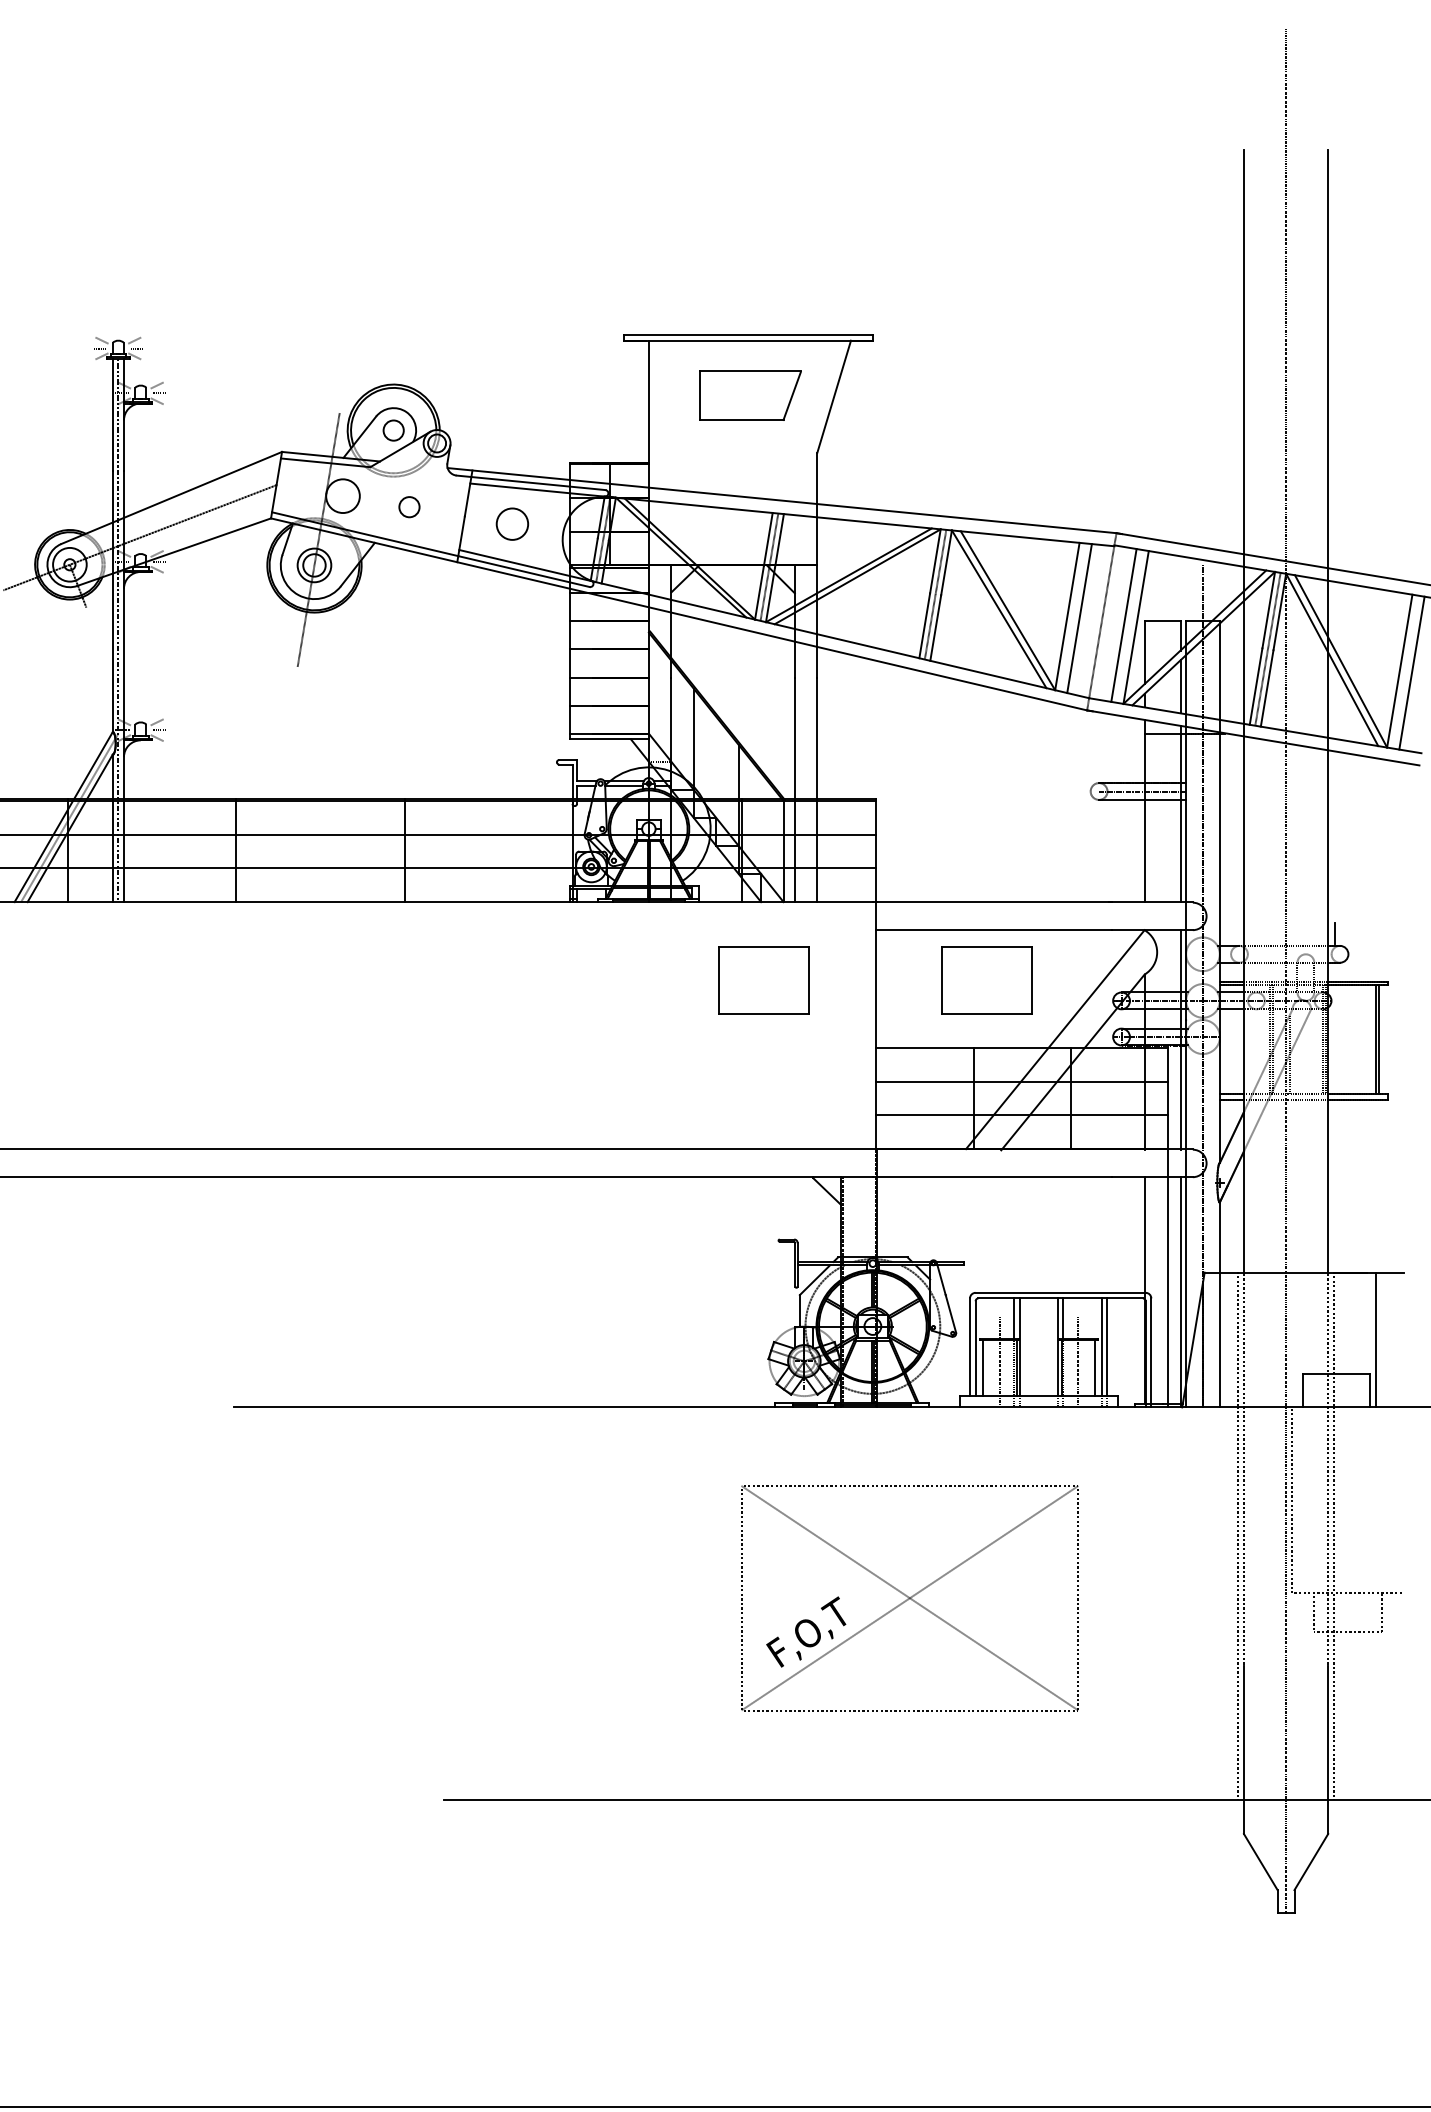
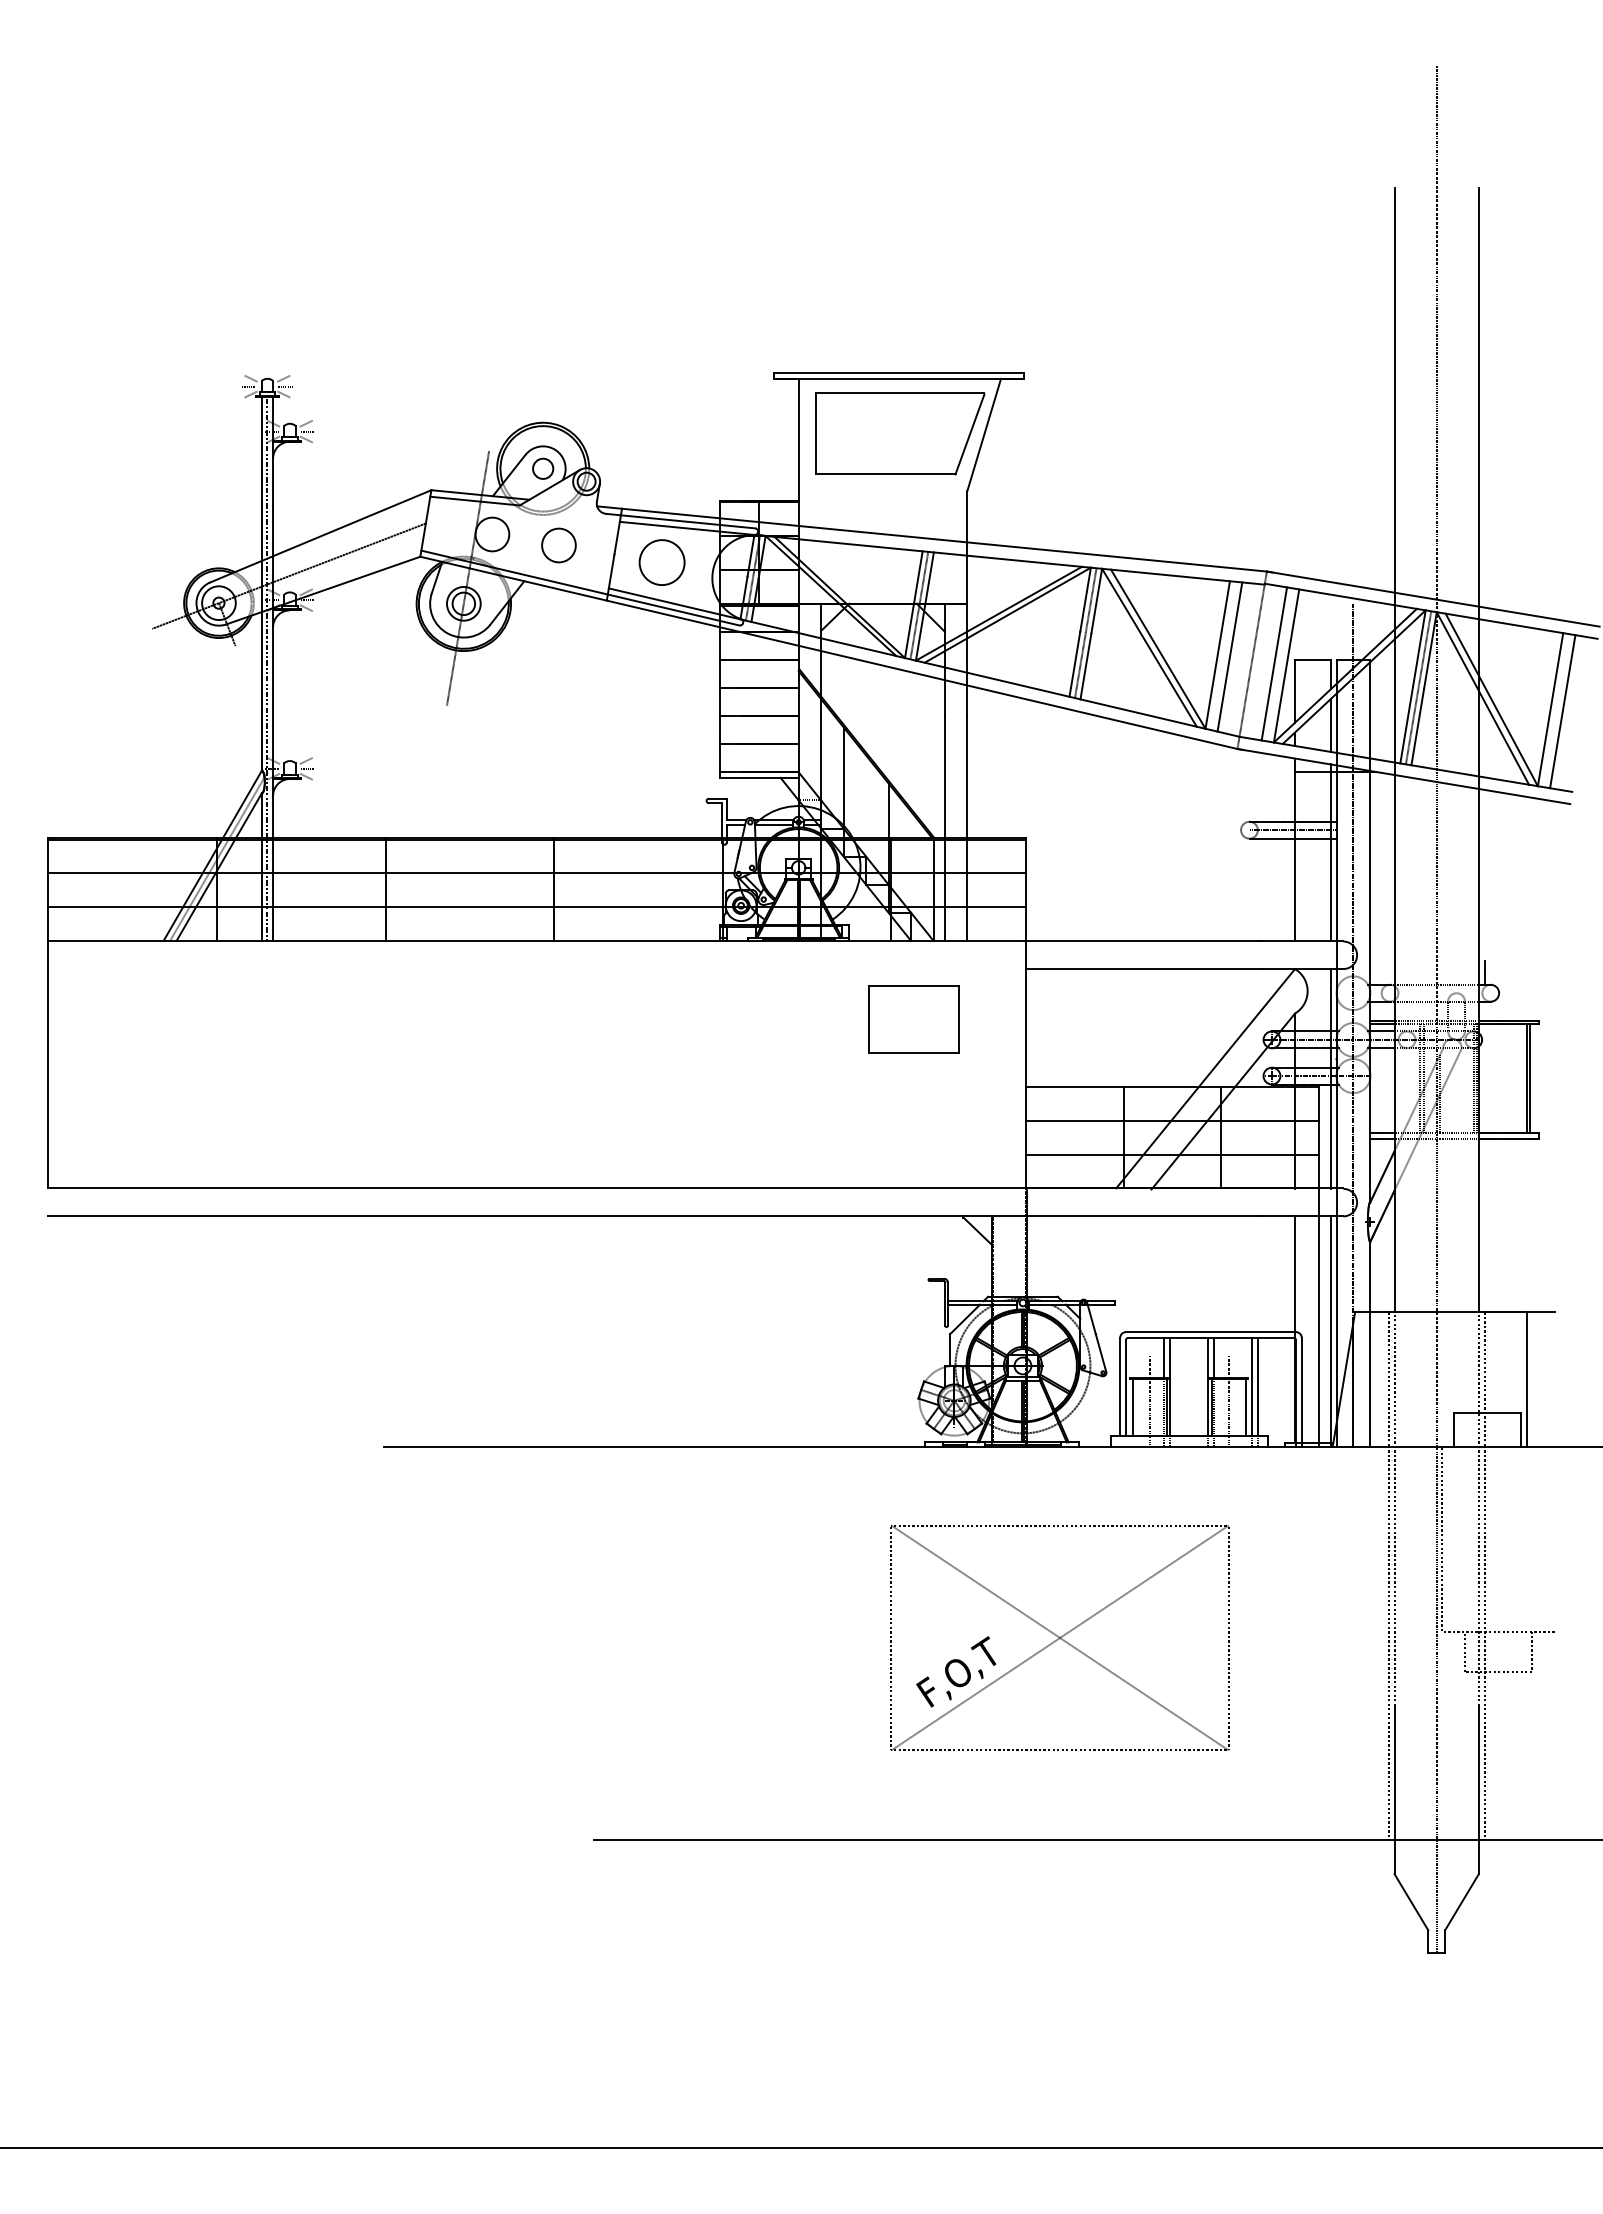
part: (750, 395) -> (900, 433), size x1.67
circle: (409, 507) -> (558, 545), size x1.67
circle: (511, 524) -> (661, 562), size x1.43
part: (986, 980) -> (1136, 1019), removed

